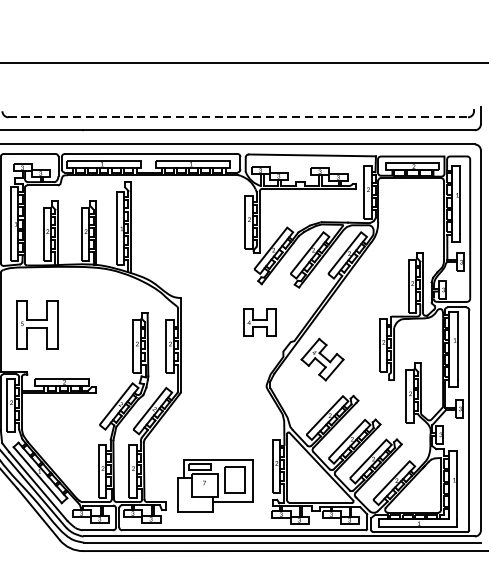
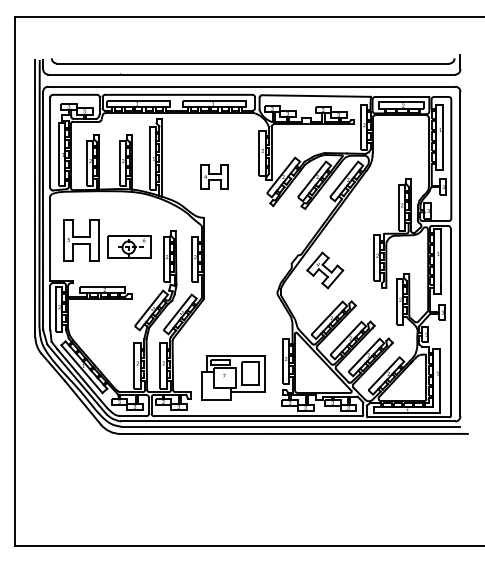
line: (238, 117) -> (253, 63), dashed -> solid
part: (259, 322) -> (214, 176), moved
part: (93, 331) -> (129, 246), added

